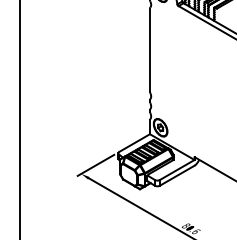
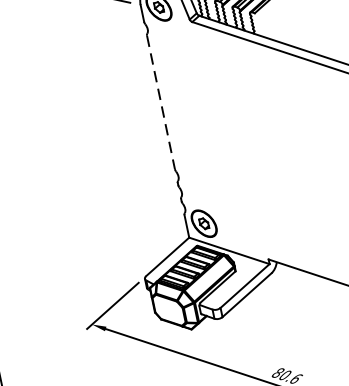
line: (149, 50) -> (160, 103), solid -> dashed

